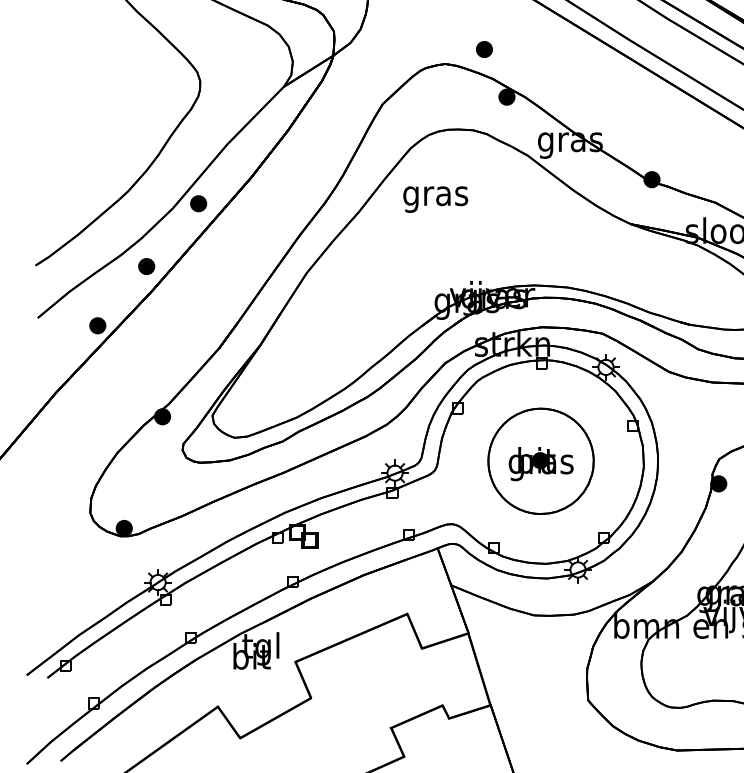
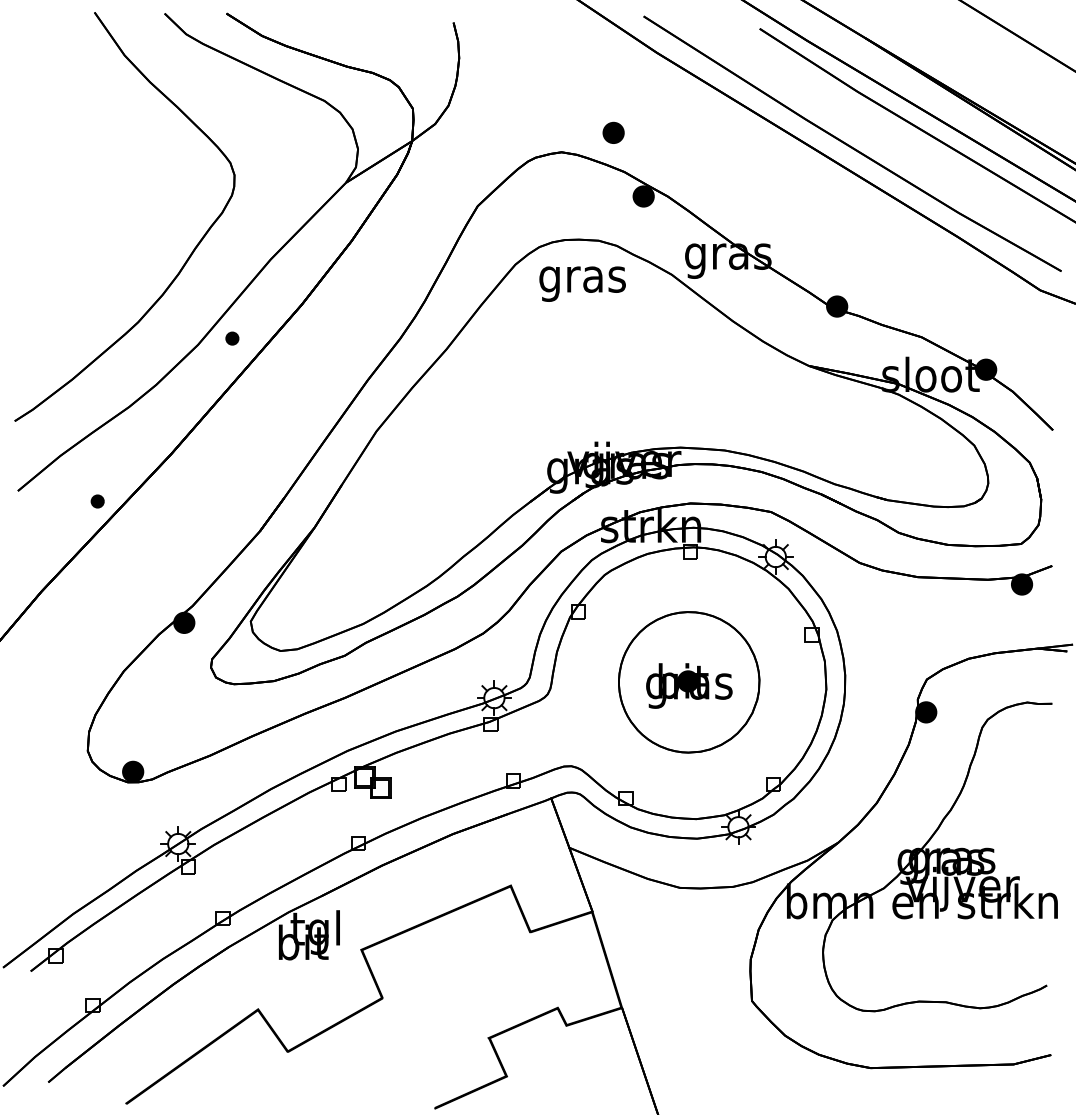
text: (435, 199) -> (582, 283), moved
part: (198, 203) -> (232, 338), size x0.6
part: (147, 266) -> (163, 422), removed
part: (97, 325) -> (97, 501), size x0.6

